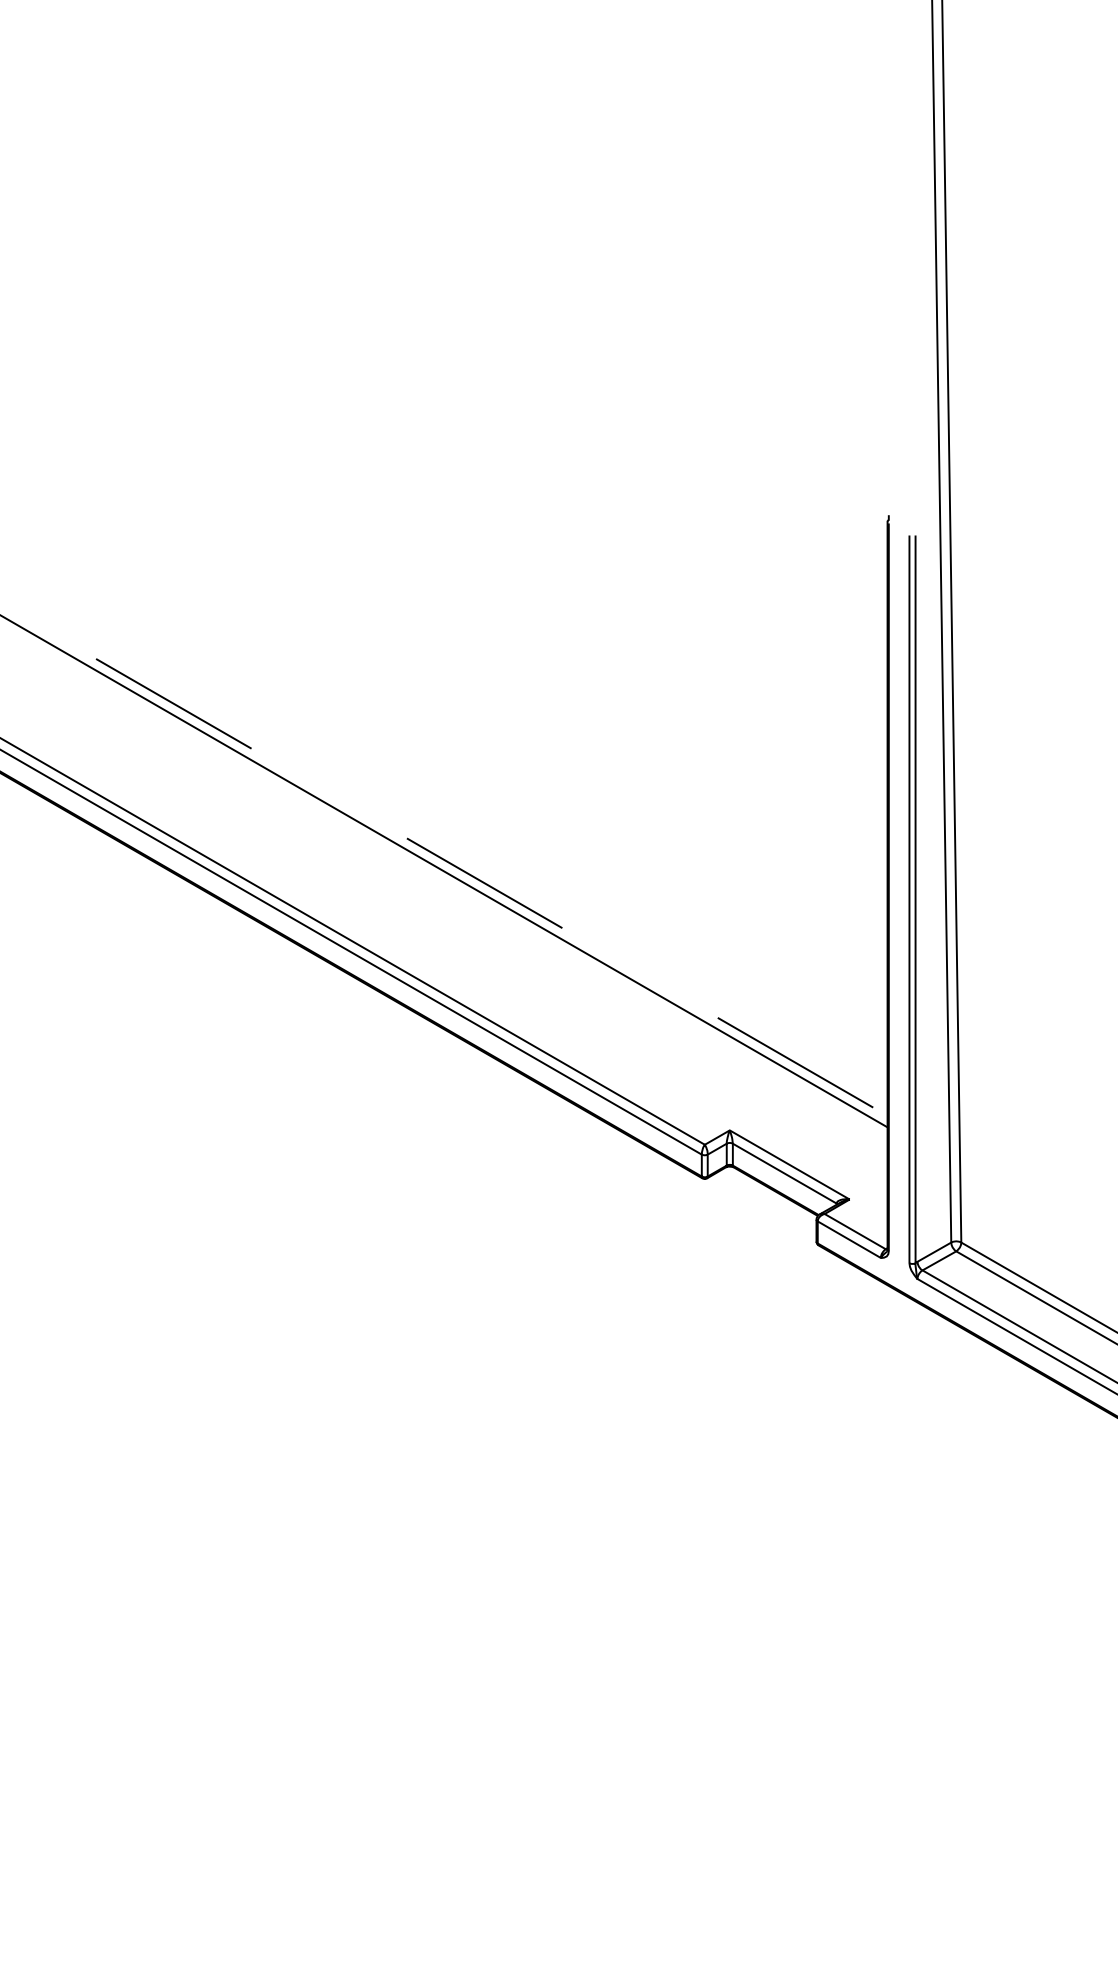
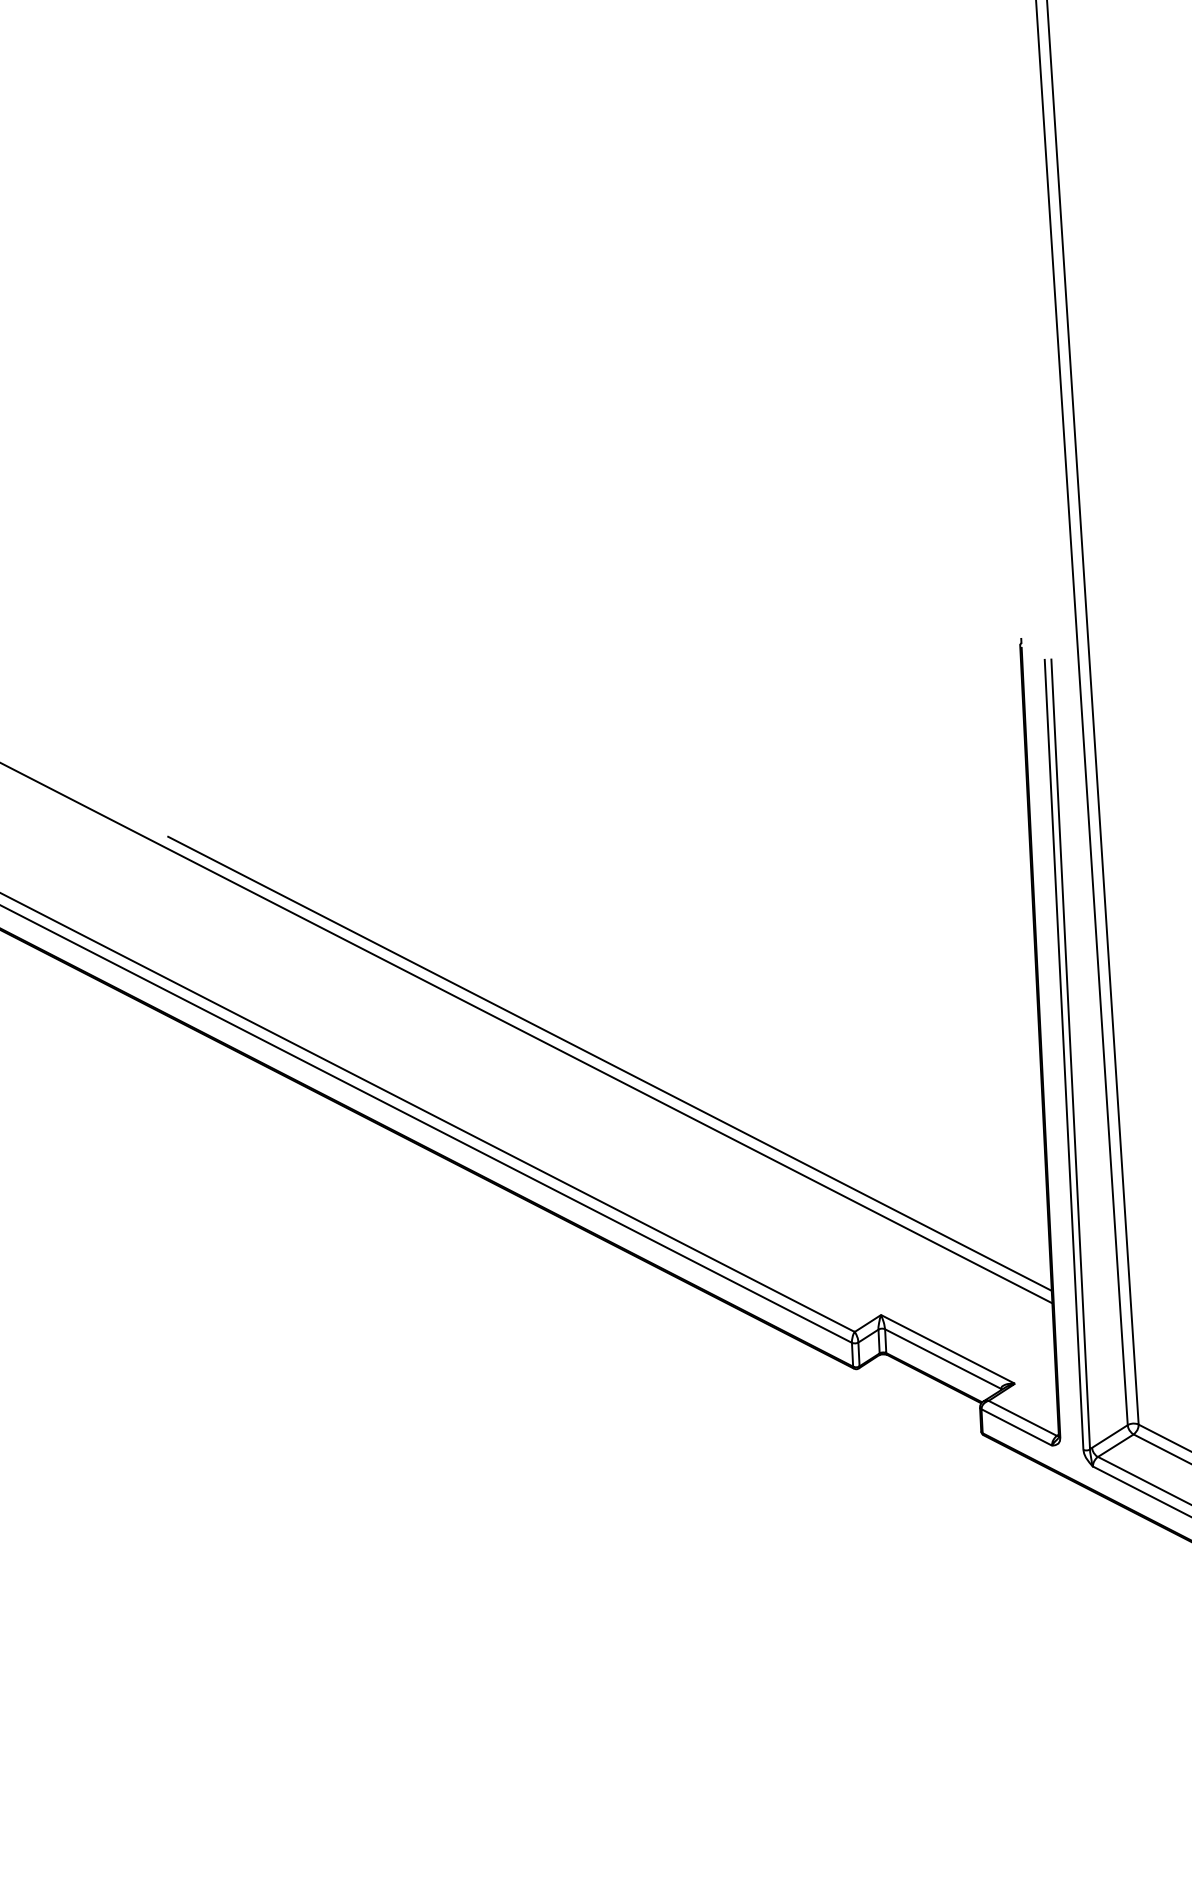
line: (491, 887) -> (609, 1063), dashed -> solid

